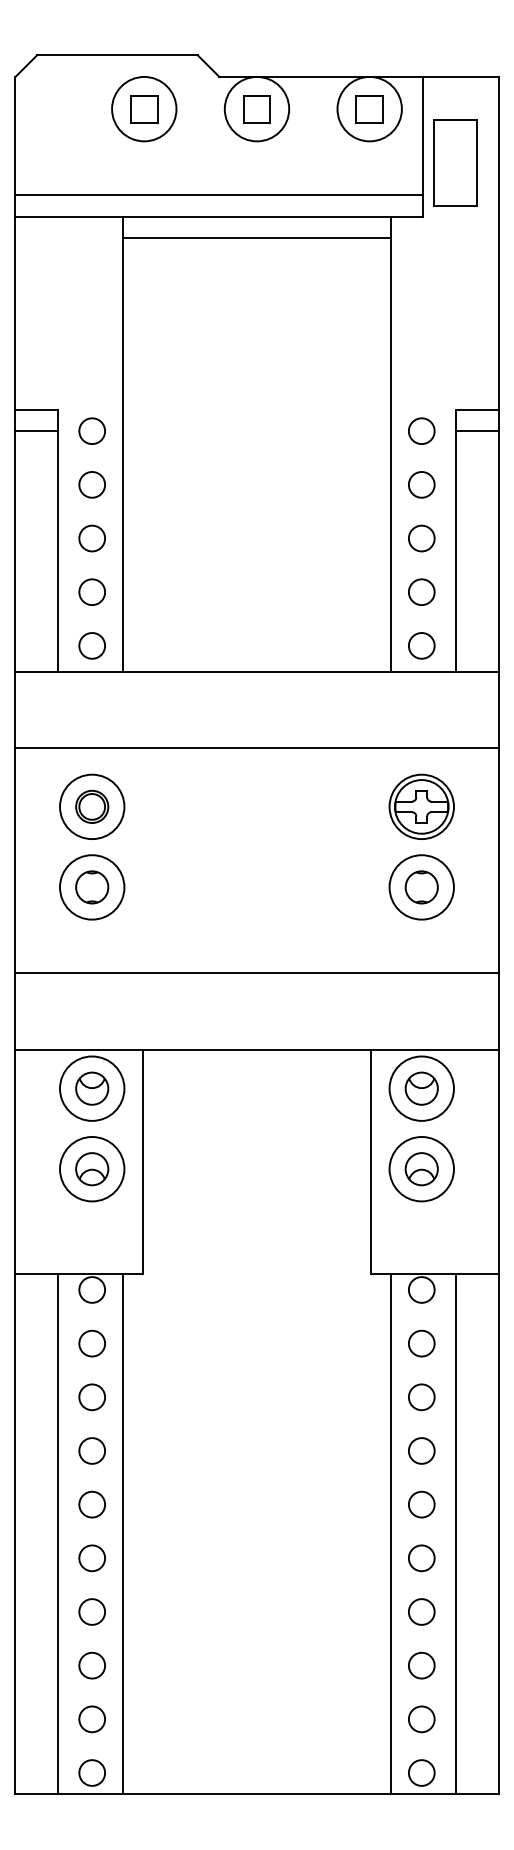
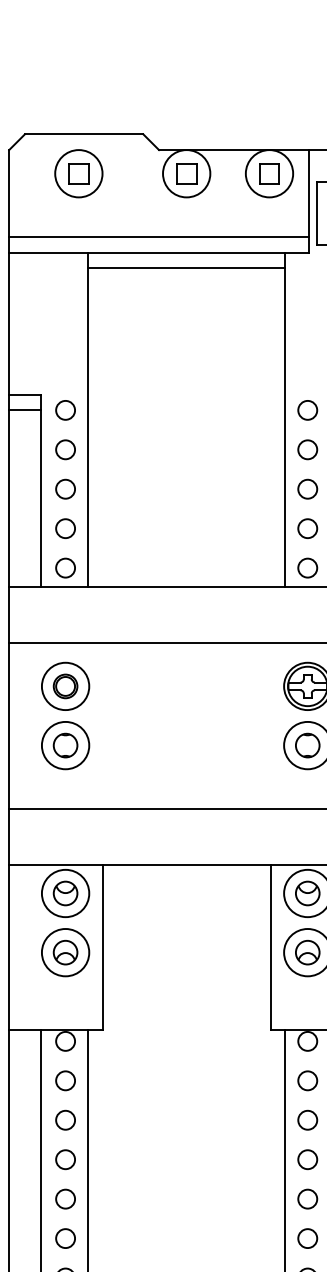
part: (144, 109) -> (79, 173), moved

